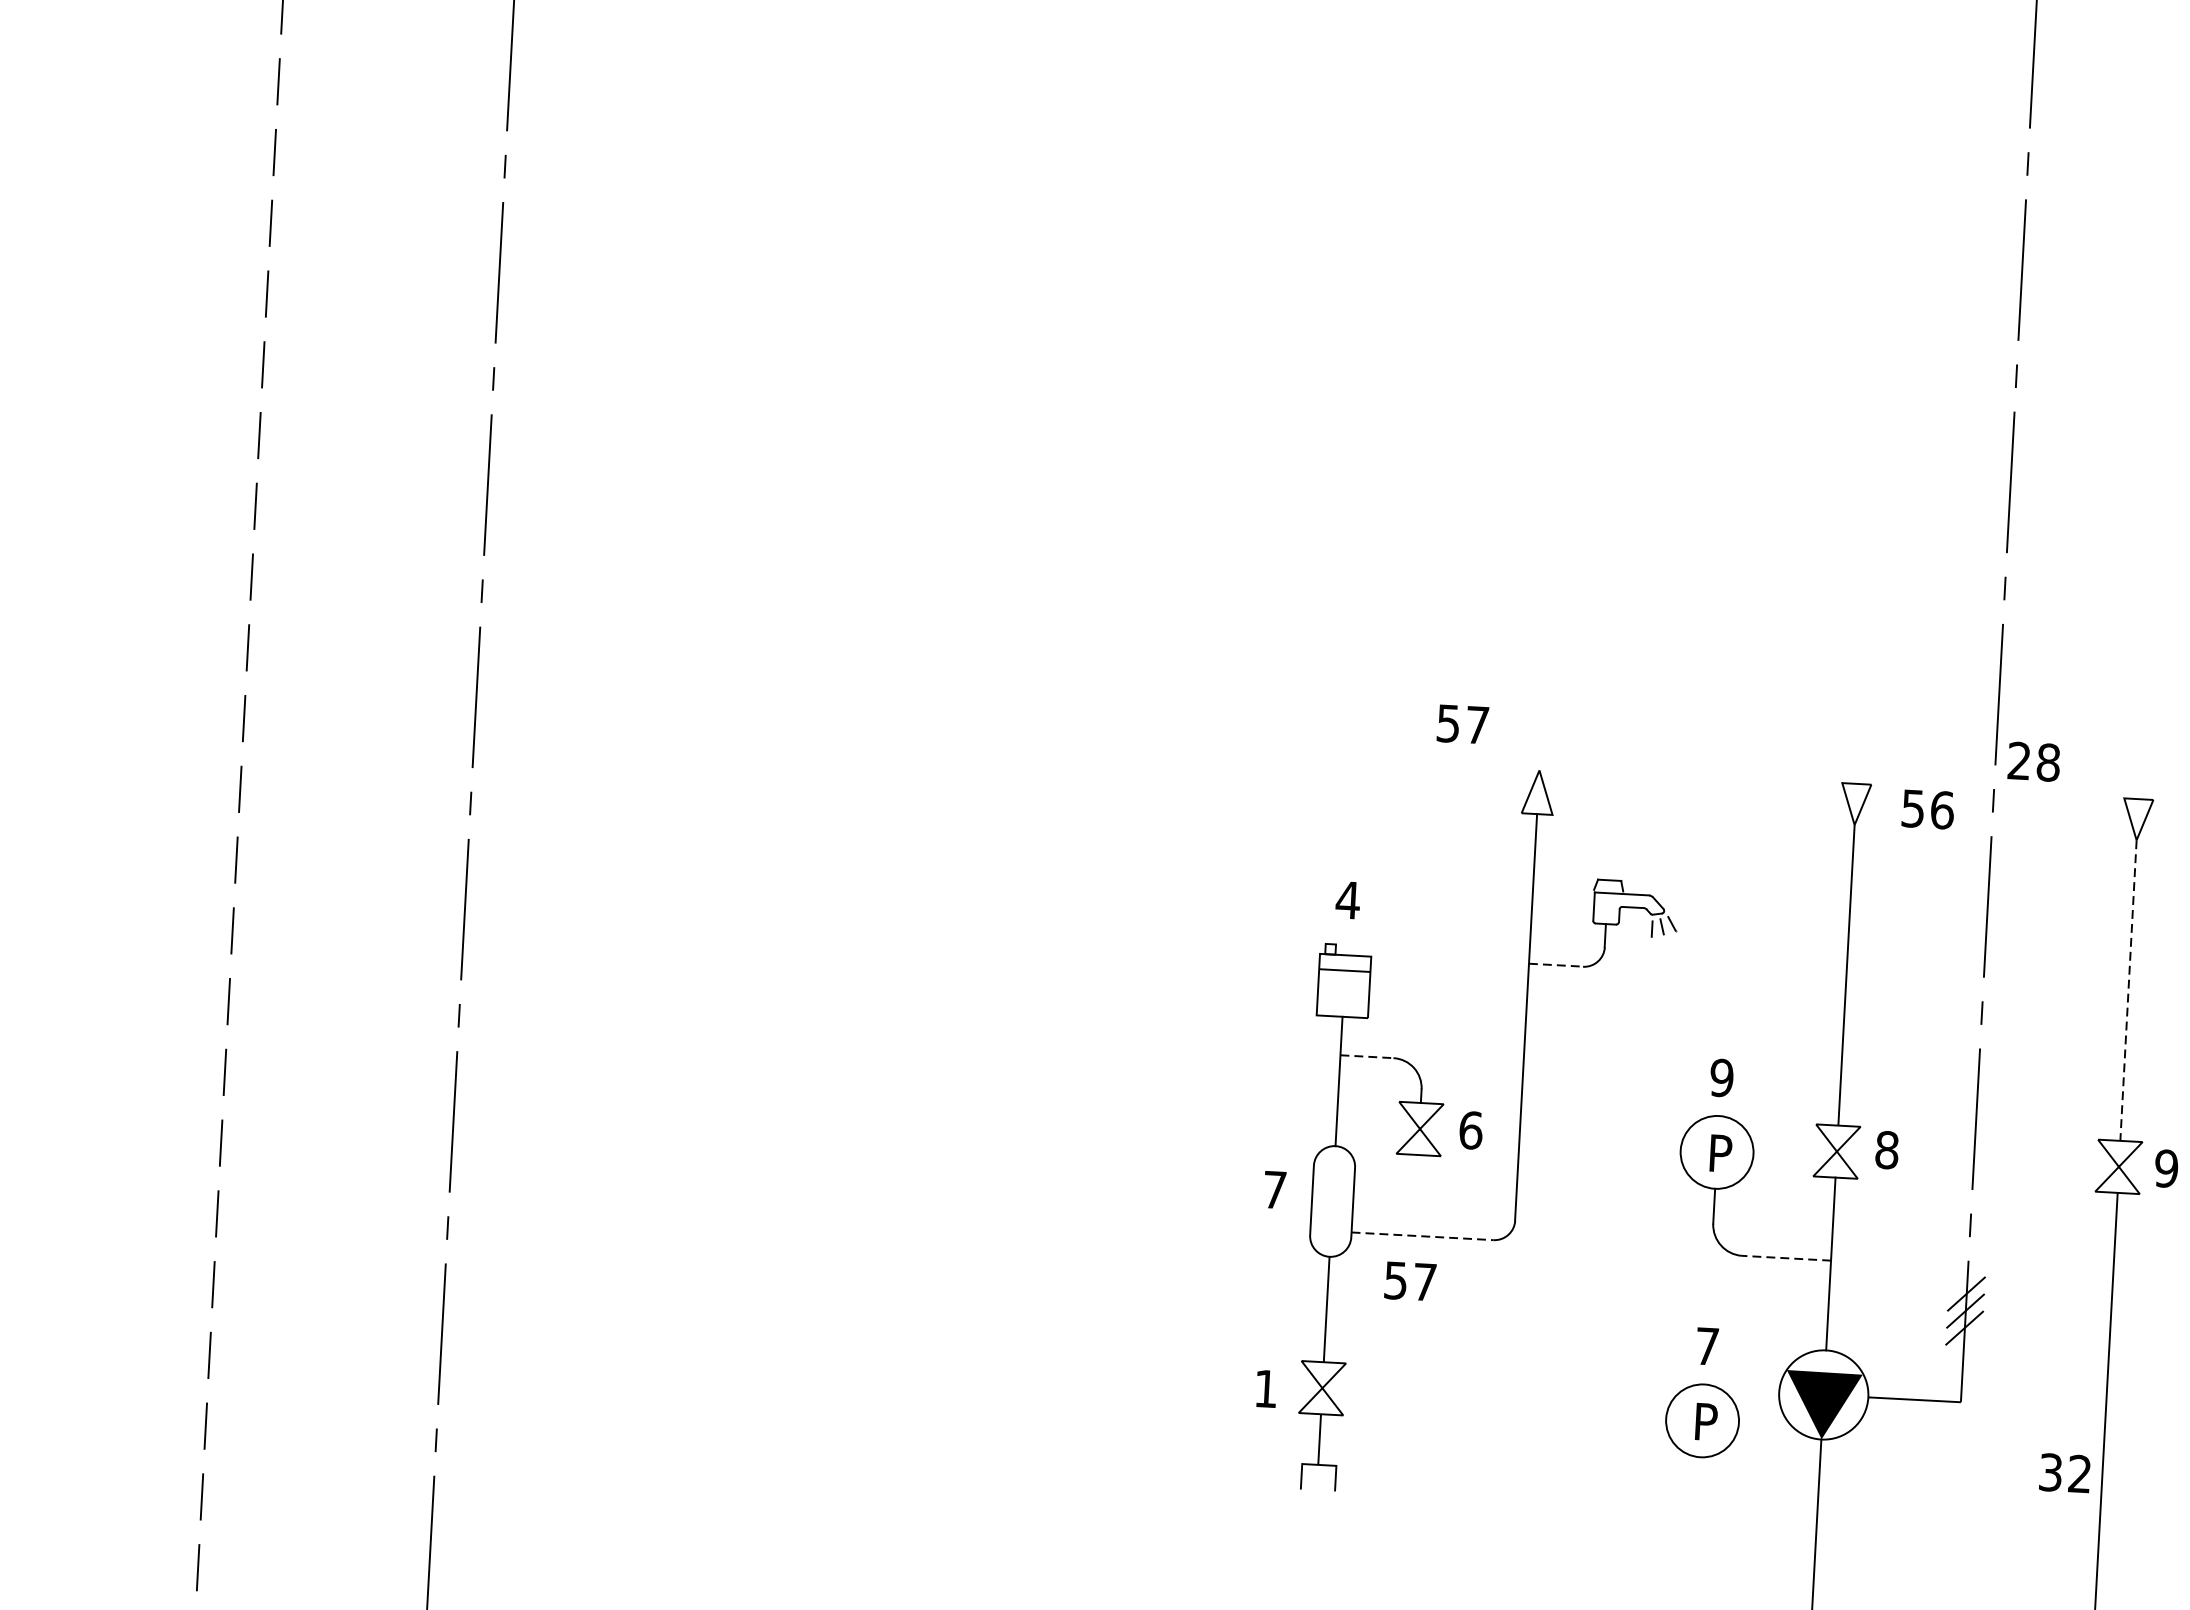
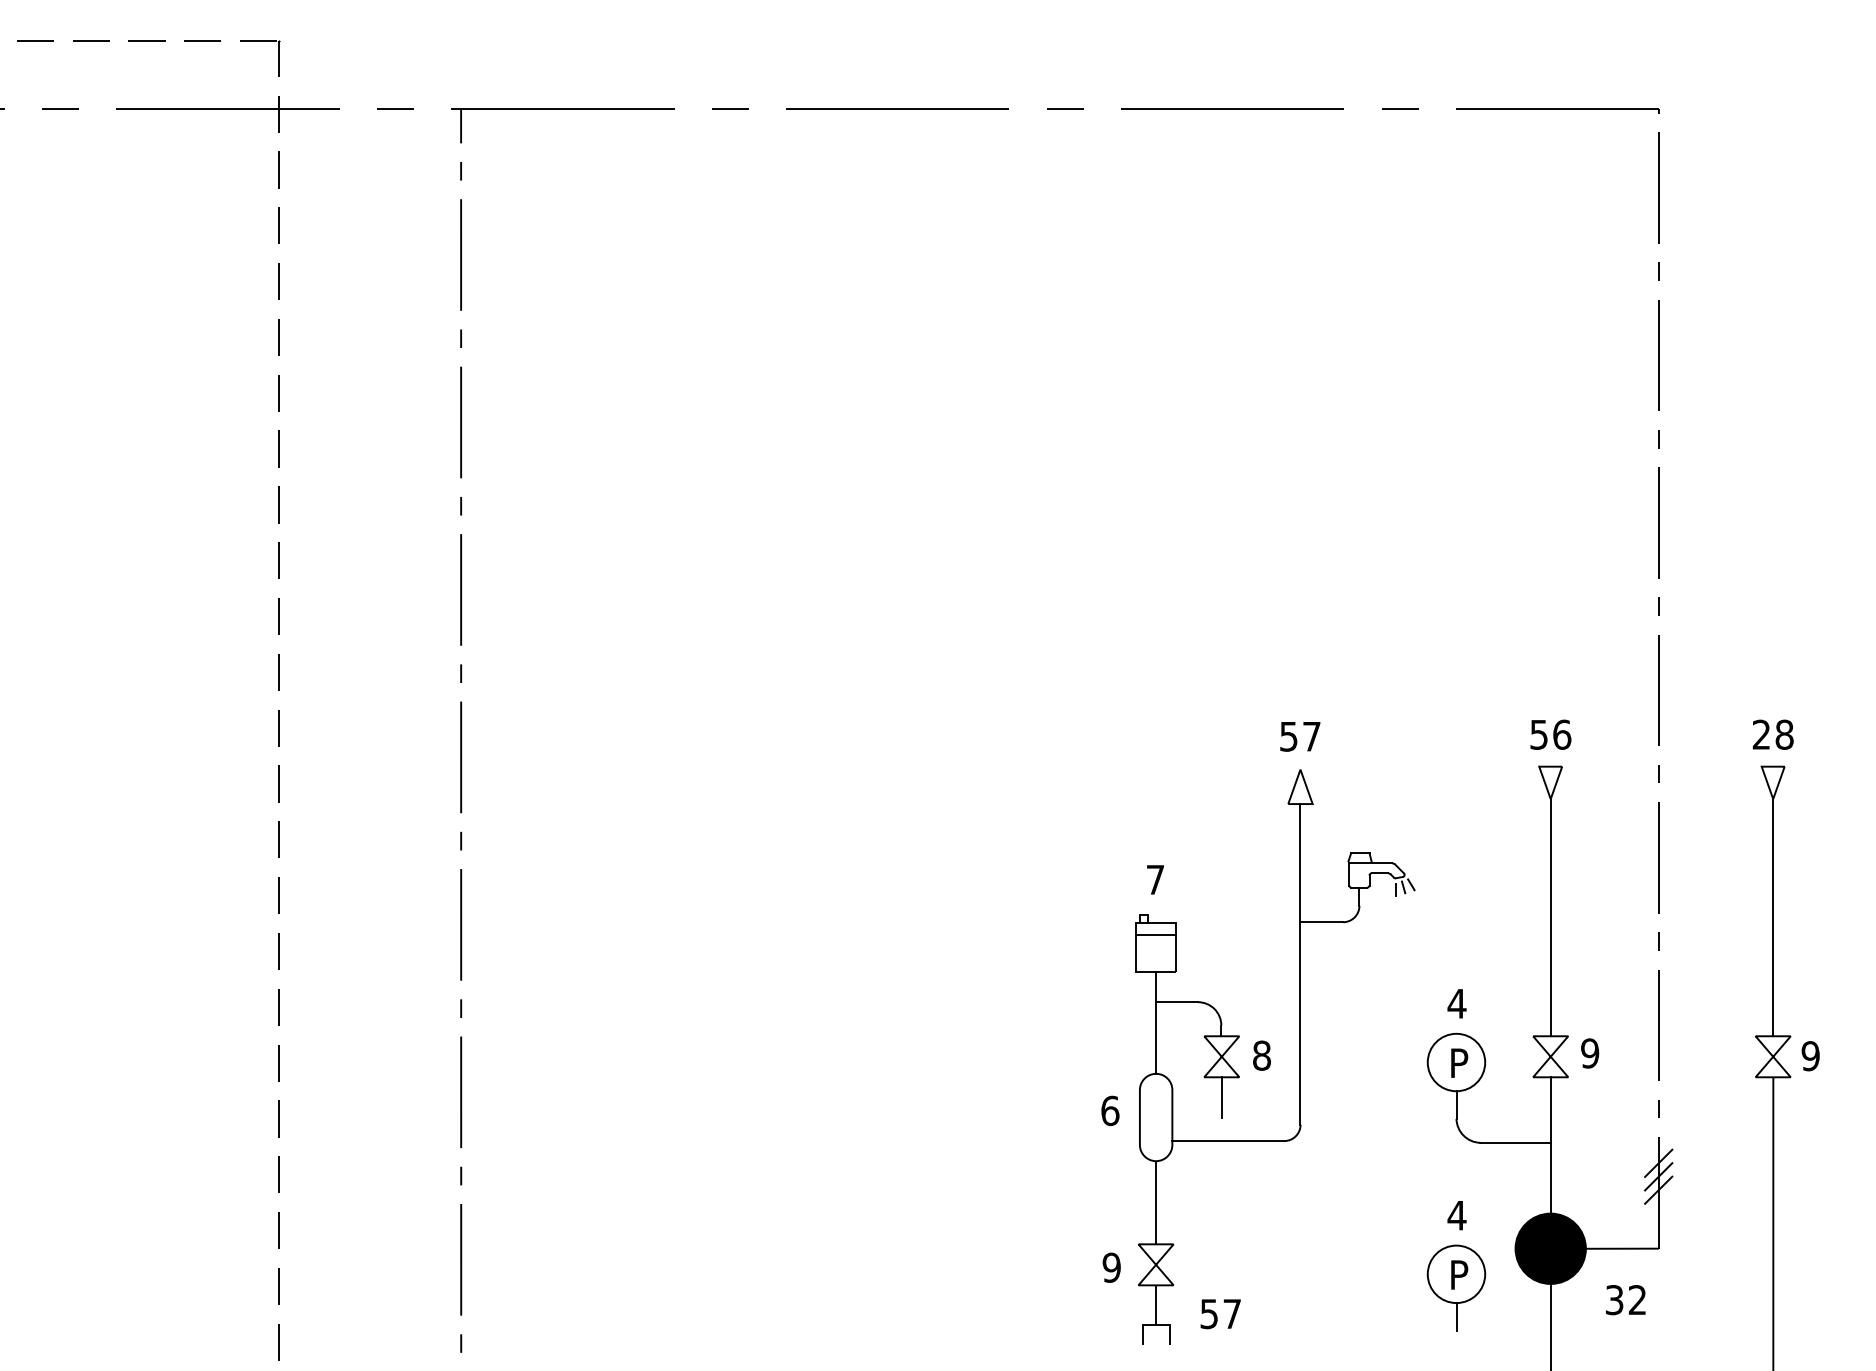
text: (1463, 724) -> (1300, 736), moved
text: (2033, 761) -> (1772, 734), moved
text: (1927, 809) -> (1550, 734), moved
text: (1346, 899) -> (1154, 879), 4 -> 7
line: (1556, 965) -> (1322, 922), dashed -> solid
line: (2128, 990) -> (1773, 917), dashed -> solid
line: (1366, 1057) -> (1176, 1002), dashed -> solid
text: (1721, 1077) -> (1456, 1003), 9 -> 4
text: (1471, 1130) -> (1262, 1055), 6 -> 8
text: (1887, 1150) -> (1590, 1053), 8 -> 9
line: (1416, 1180) -> (1221, 1097), added
text: (1275, 1189) -> (1110, 1110), 7 -> 6
line: (1422, 1236) -> (1228, 1141), dashed -> solid
line: (1786, 1257) -> (1515, 1142), dashed -> solid
text: (1410, 1281) -> (1220, 1314), moved
text: (1706, 1346) -> (1456, 1215), 7 -> 4
text: (1265, 1388) -> (1111, 1267), 1 -> 9
fill: (1823, 1394) -> (1550, 1248), added
text: (2064, 1473) -> (1625, 1300), moved
line: (1699, 1474) -> (1456, 1316), added

